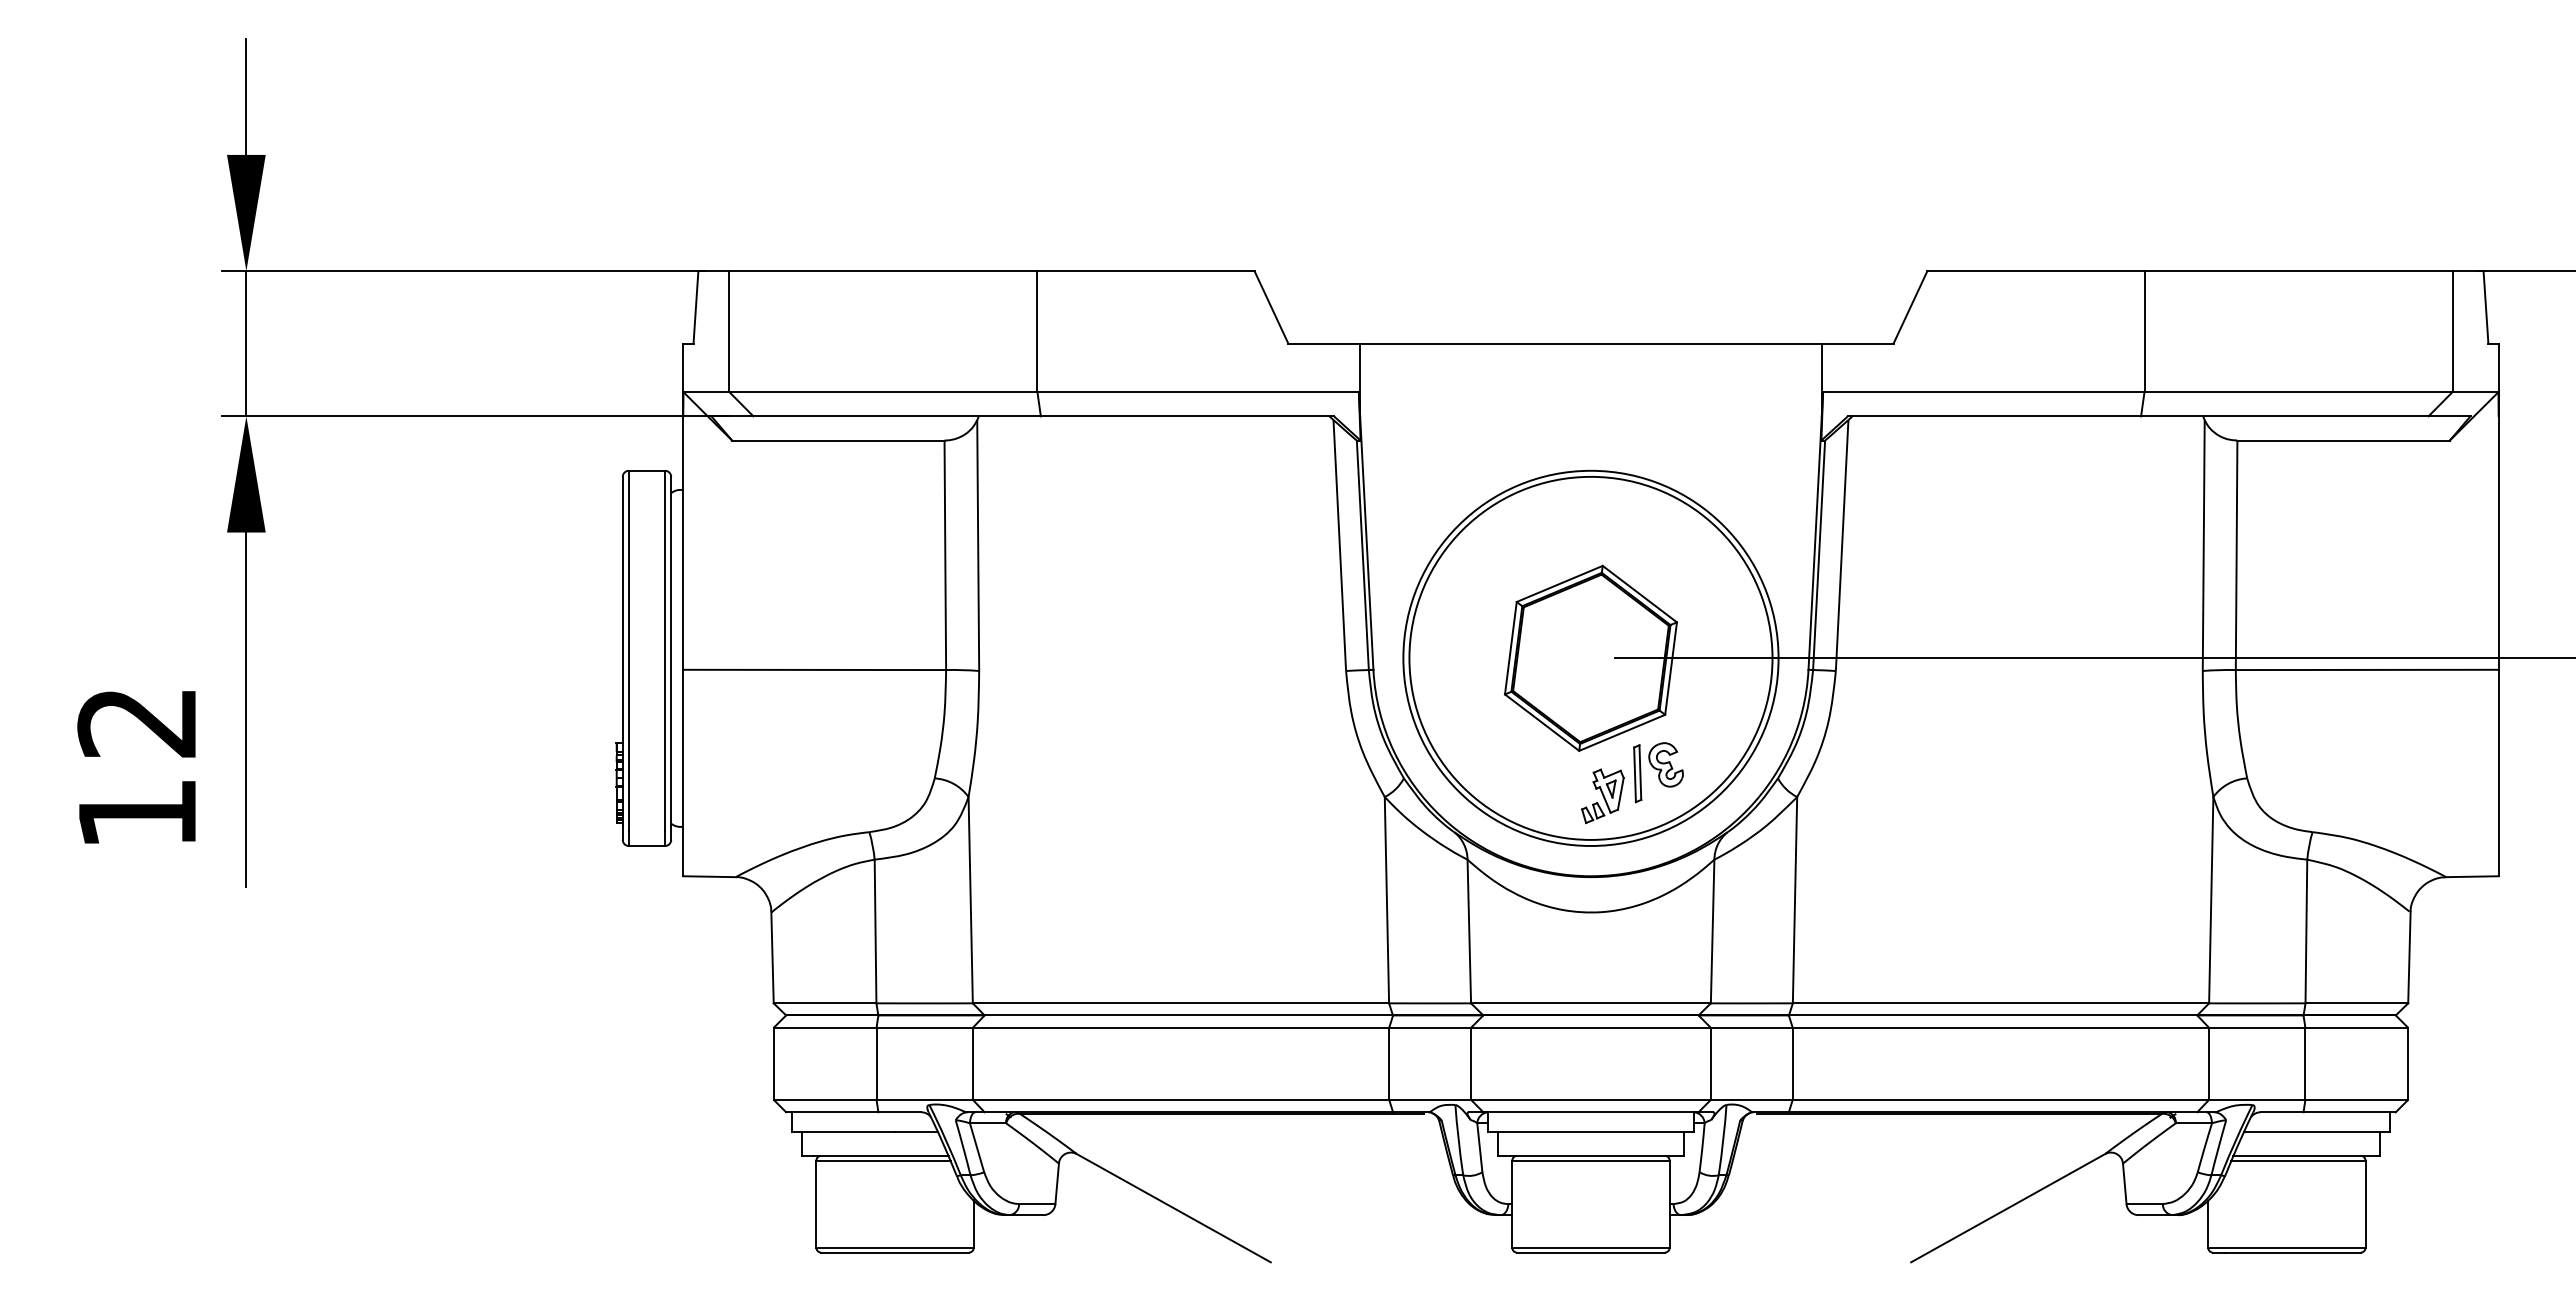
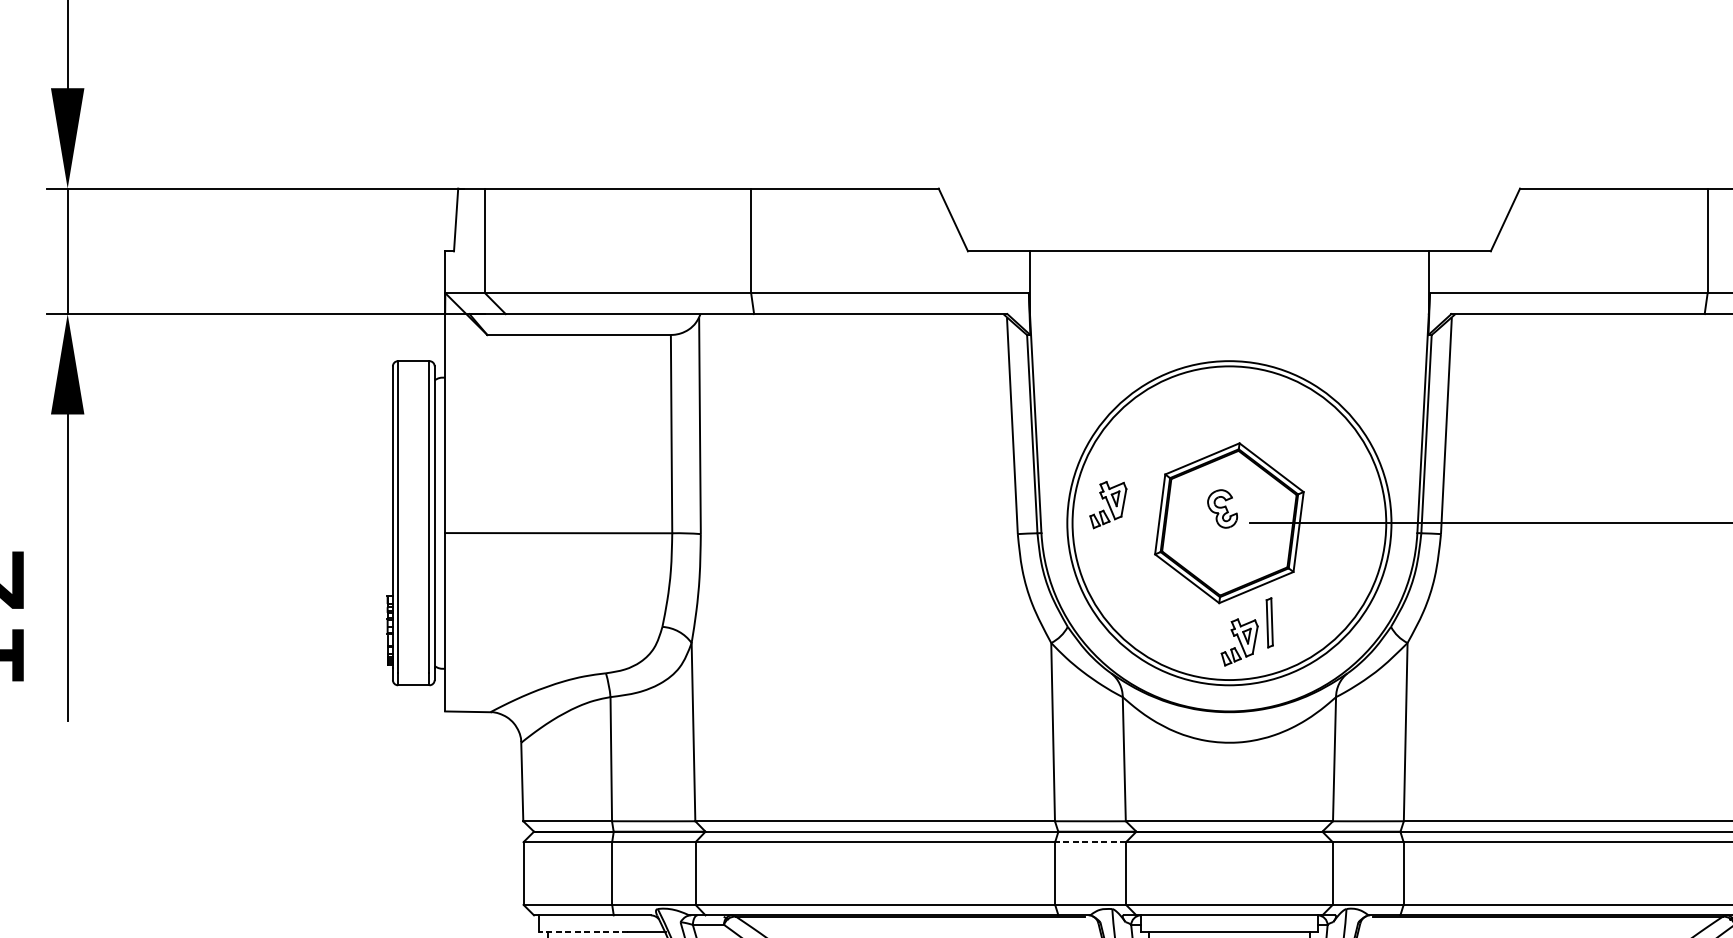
part: (1450, 637) -> (1108, 505), added
part: (1665, 764) -> (1222, 508), moved
line: (1429, 1027) -> (1089, 842), solid -> dashed
line: (843, 1131) -> (583, 931), solid -> dashed

